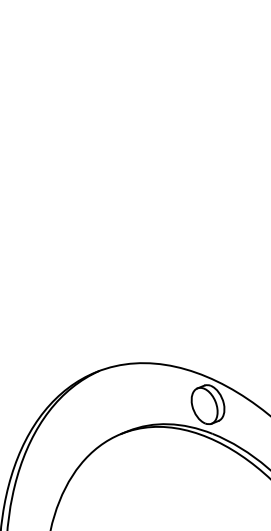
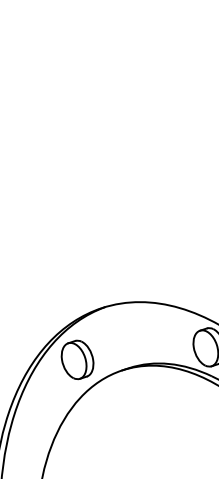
part: (75, 425) -> (77, 359), added

